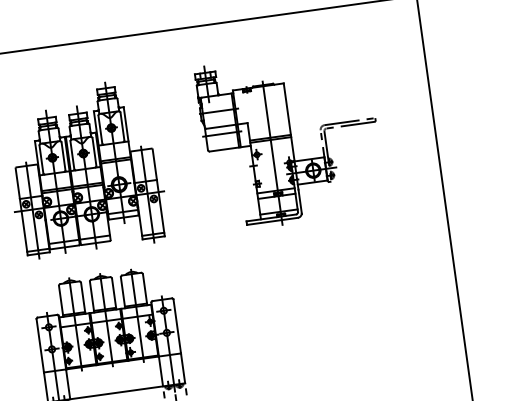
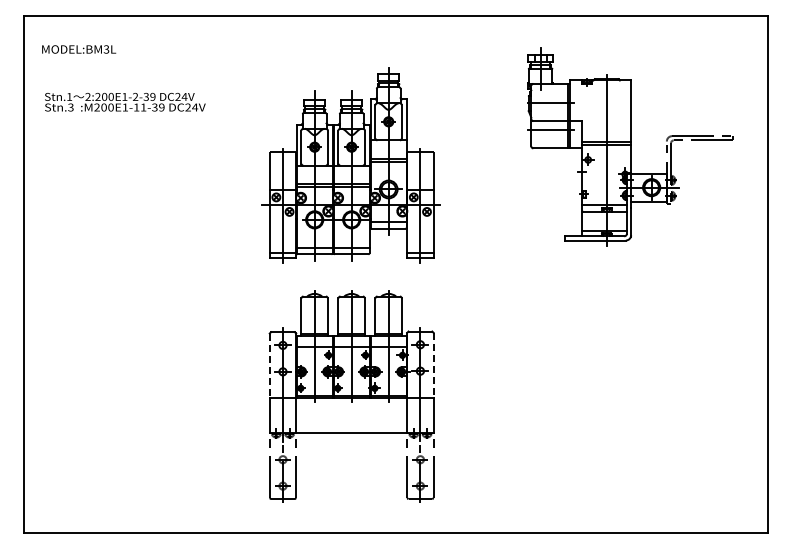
part: (290, 138) -> (630, 146), moved
line: (177, 326) -> (433, 365), solid -> dashed
line: (40, 346) -> (269, 366), solid -> dashed

